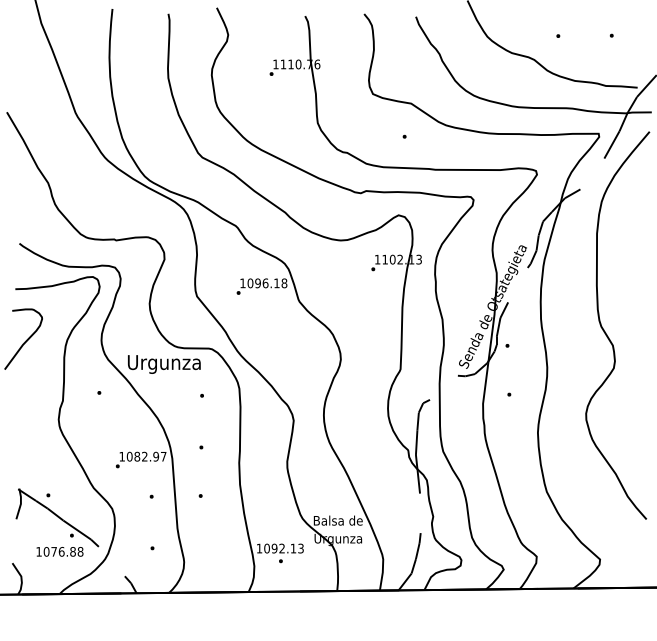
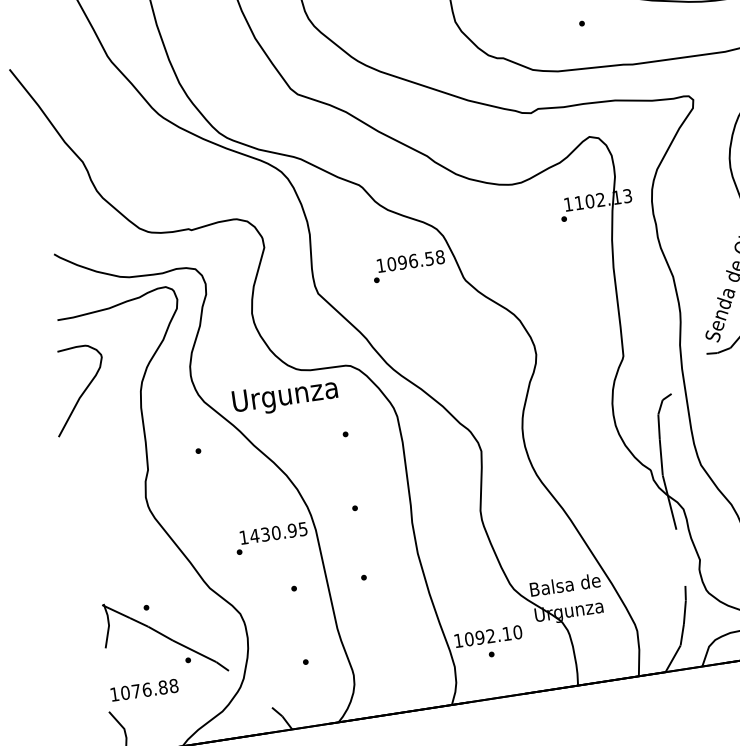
text: (276, 283) -> (428, 259), 1096.18 -> 1096.58
text: (146, 456) -> (278, 532), 1082.97 -> 1430.95
text: (300, 548) -> (517, 632), 1092.13 -> 1092.10
text: (59, 551) -> (143, 689), moved

